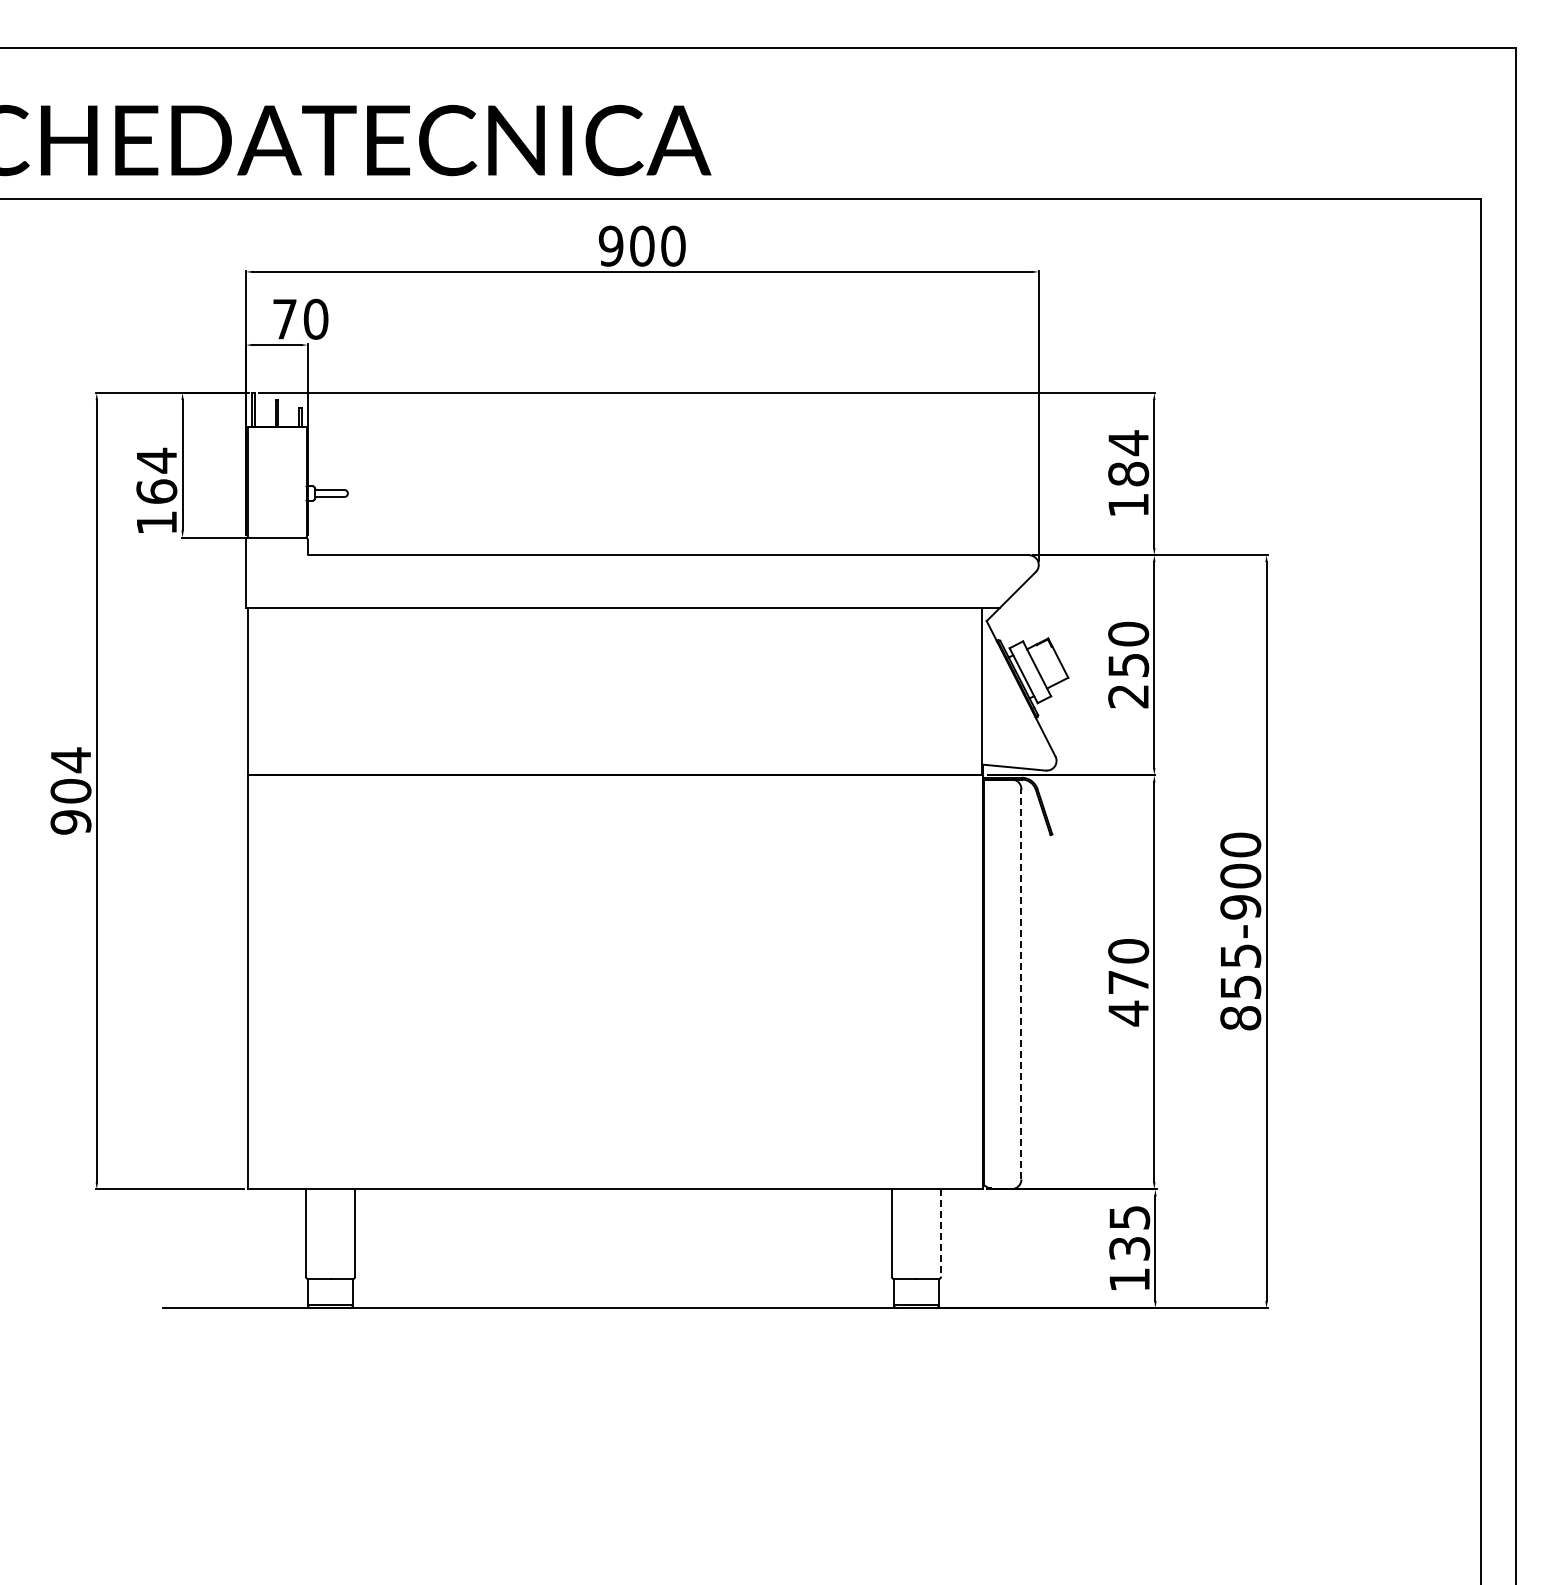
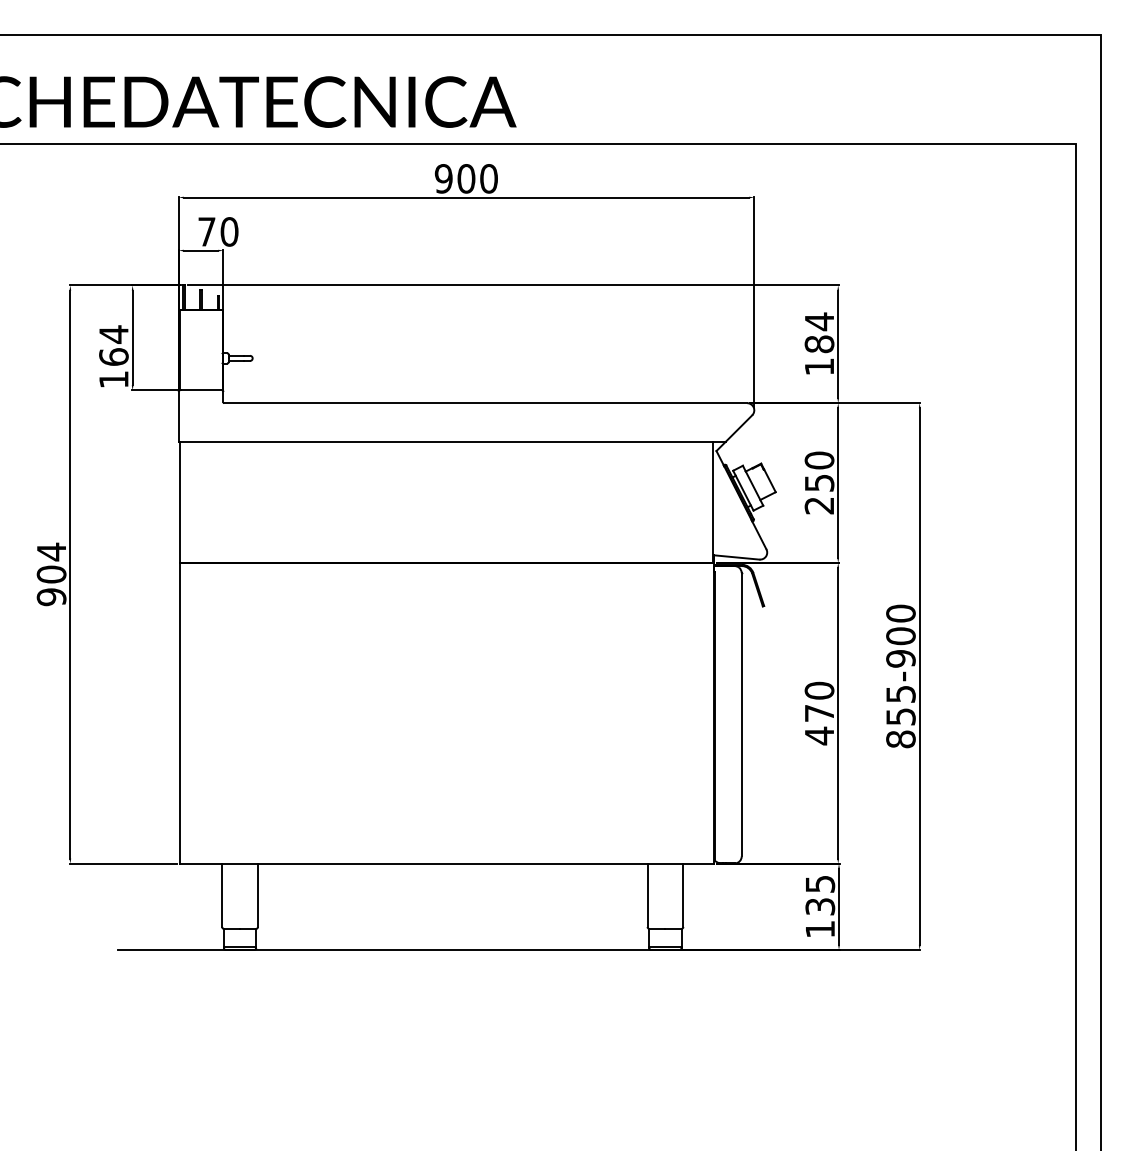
line: (1021, 983) -> (741, 714), dashed -> solid
line: (941, 1232) -> (683, 894), dashed -> solid

